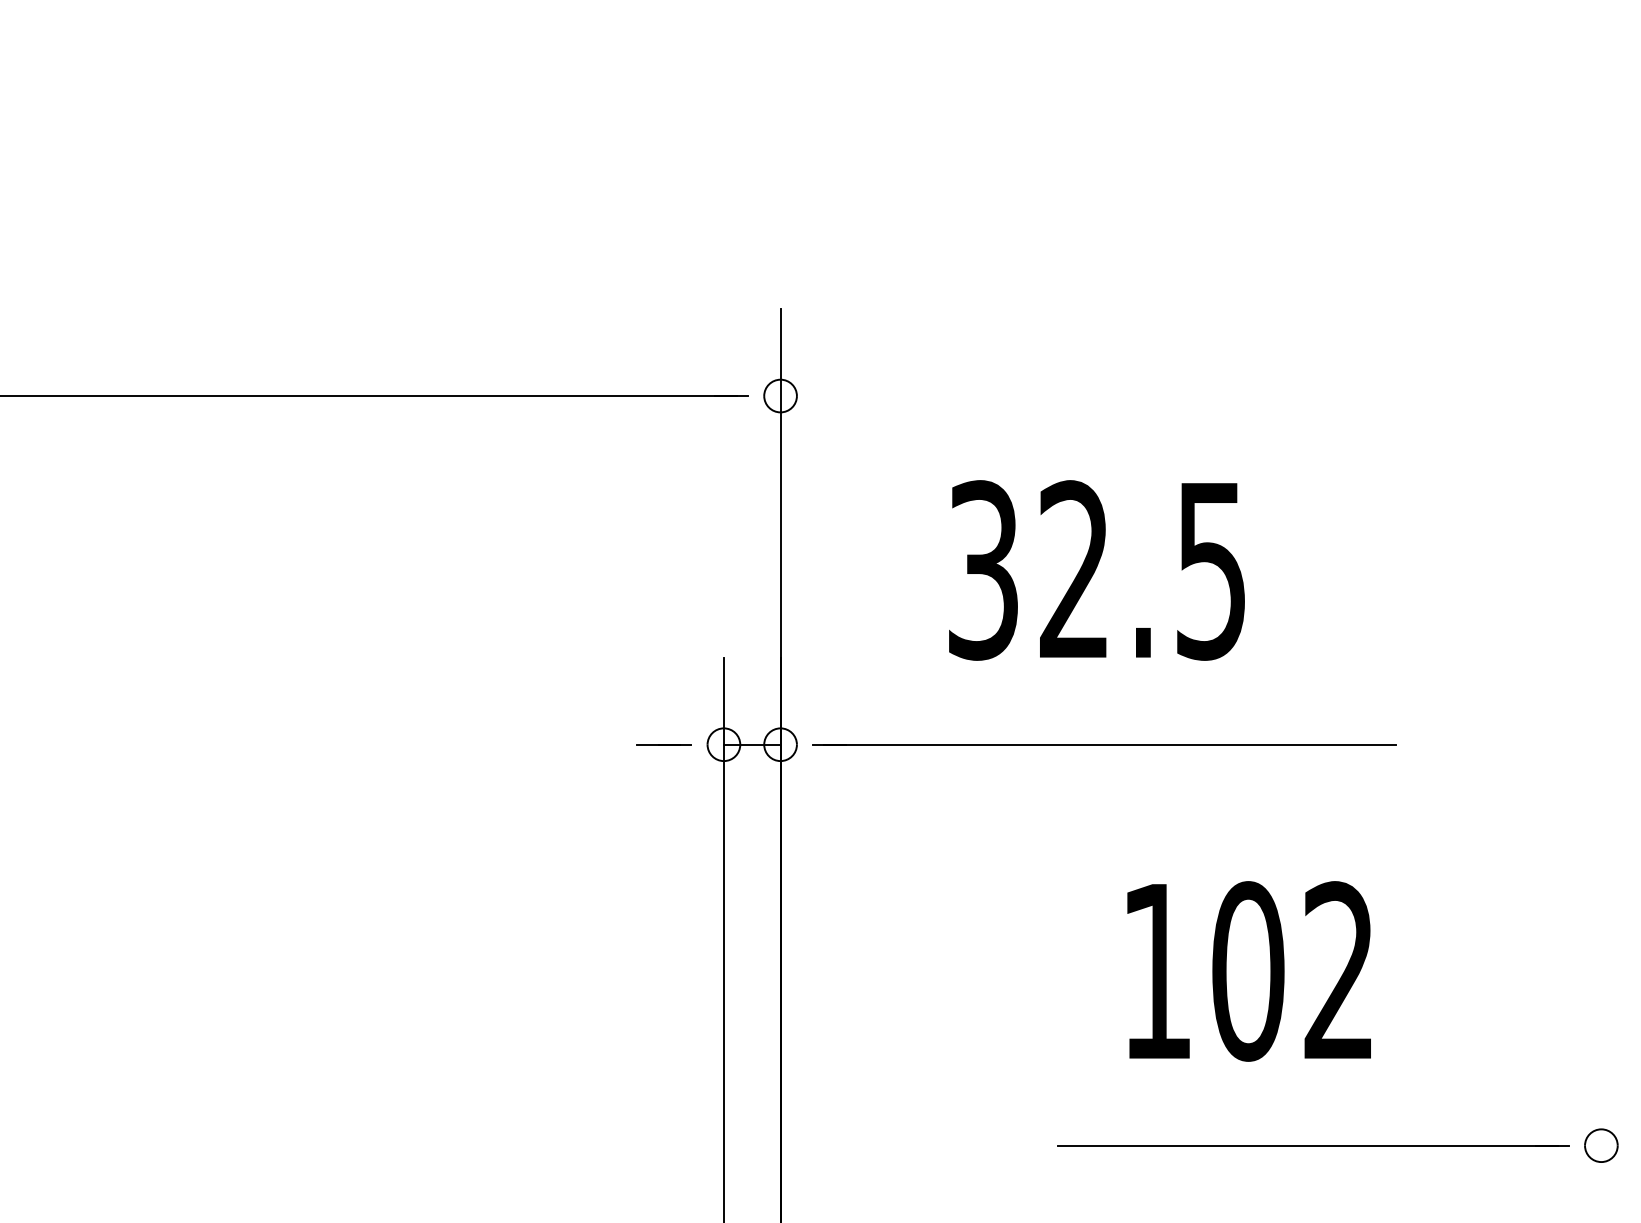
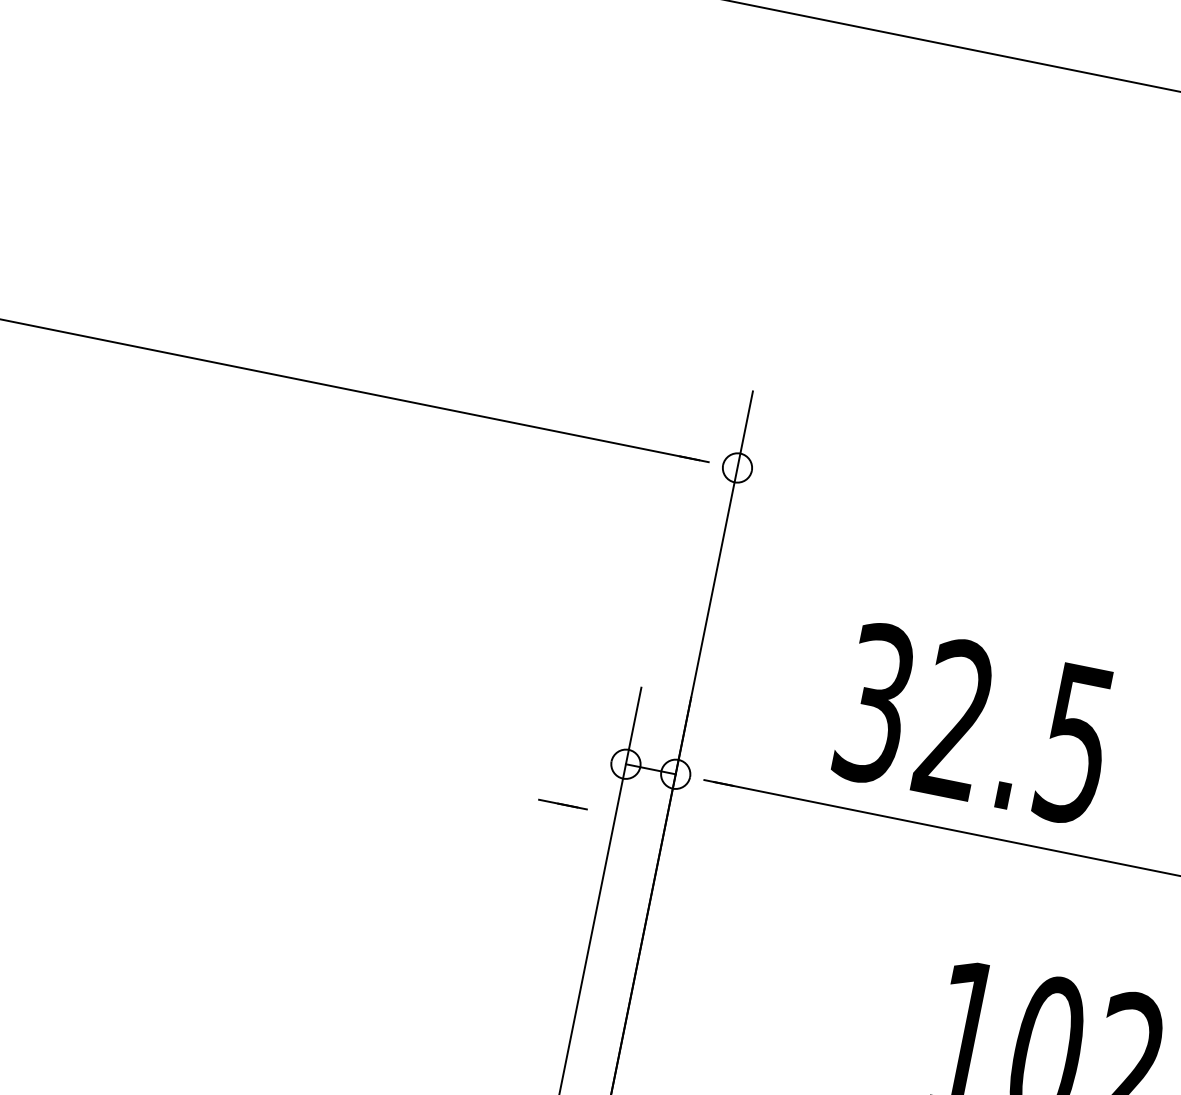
text: (1096, 570) -> (974, 723), moved
line: (663, 744) -> (562, 804), moved

